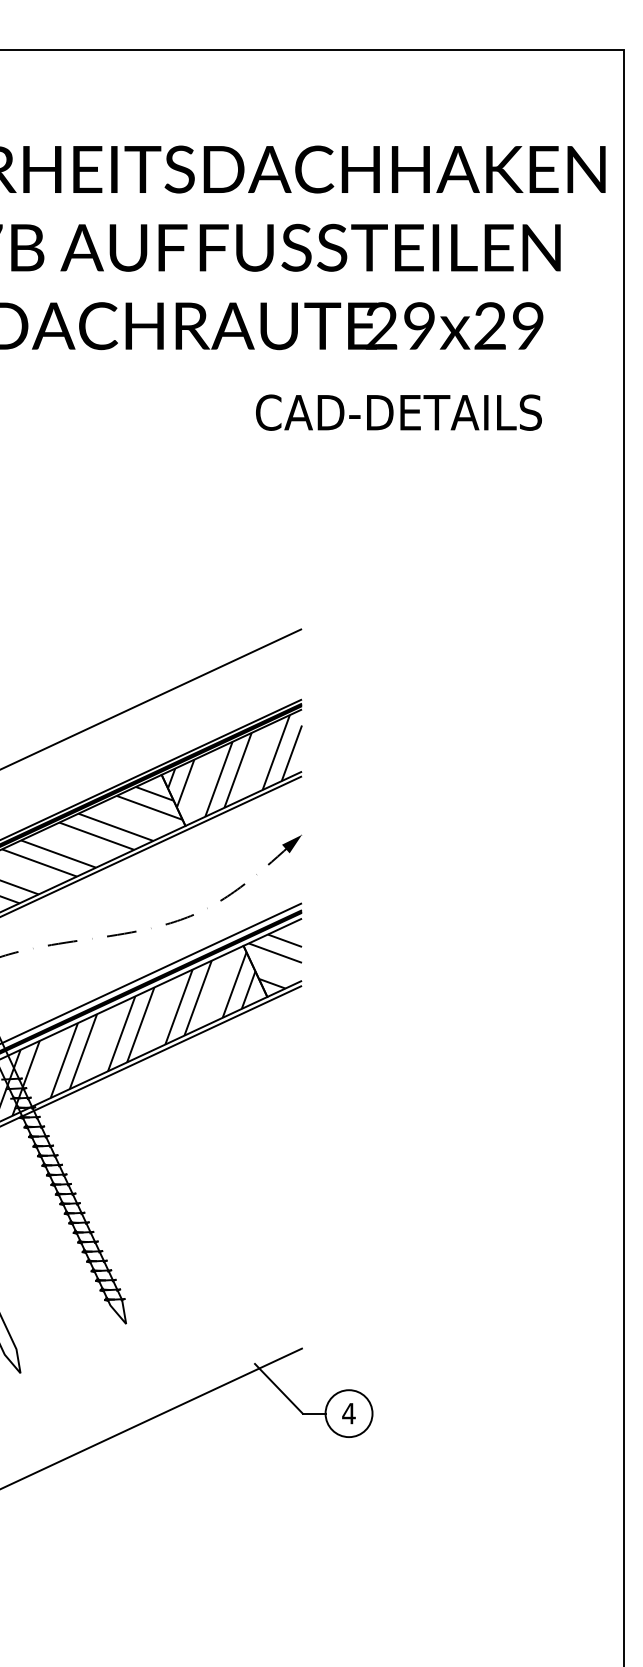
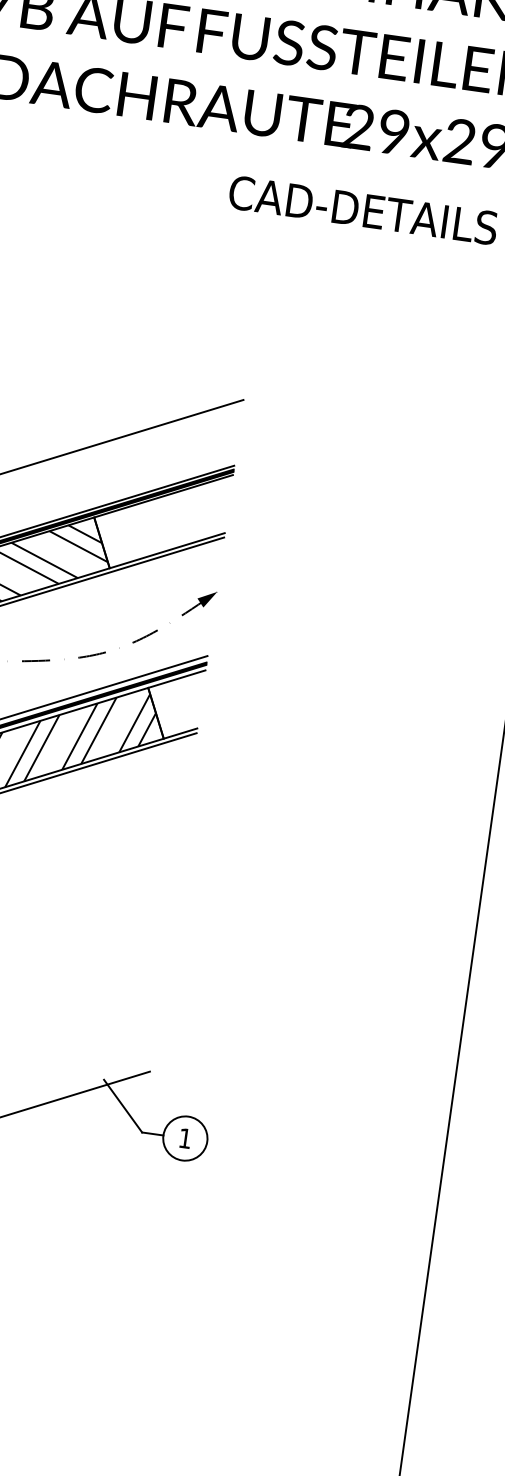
hatch: (234, 765) -> (163, 518), removed
hatch: (274, 961) -> (175, 706), removed
text: (348, 1413) -> (184, 1138), 4 -> 1

